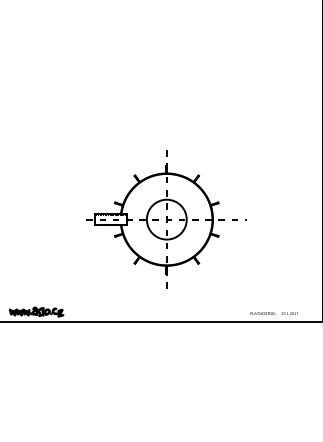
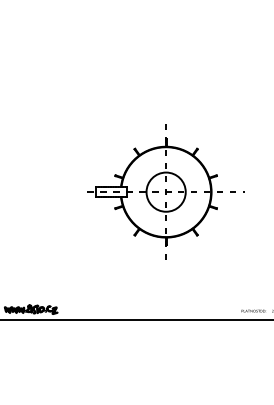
part: (166, 219) -> (165, 192), moved

